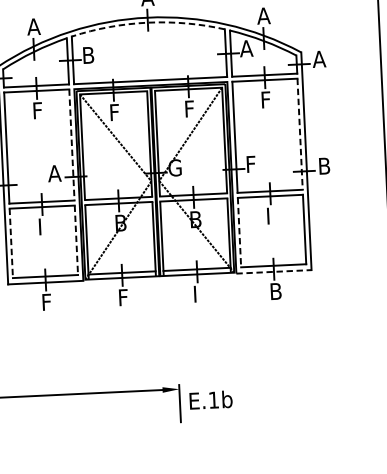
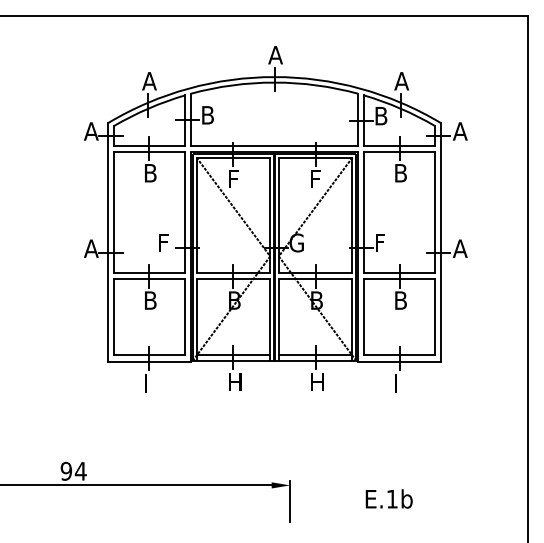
arc: (147, 22) -> (274, 82), dashed -> solid
text: (245, 48) -> (380, 115), A -> B
text: (266, 100) -> (400, 173), F -> B
text: (38, 110) -> (150, 173), F -> B
line: (300, 134) -> (435, 212), dashed -> solid
line: (72, 144) -> (185, 212), dashed -> solid
text: (323, 165) -> (459, 248), B -> A
text: (54, 173) -> (164, 242), A -> F
text: (272, 215) -> (400, 300), I -> B
text: (44, 226) -> (150, 300), I -> B
line: (239, 232) -> (364, 317), dashed -> solid
line: (76, 240) -> (185, 317), dashed -> solid
line: (11, 243) -> (113, 317), dashed -> solid
line: (274, 271) -> (400, 361), dashed -> solid
text: (275, 291) -> (400, 383), B -> I
text: (200, 293) -> (318, 381), I -> H
text: (126, 296) -> (236, 381), F -> H
text: (47, 297) -> (150, 378), F -> I
text: (210, 399) -> (388, 498), moved

